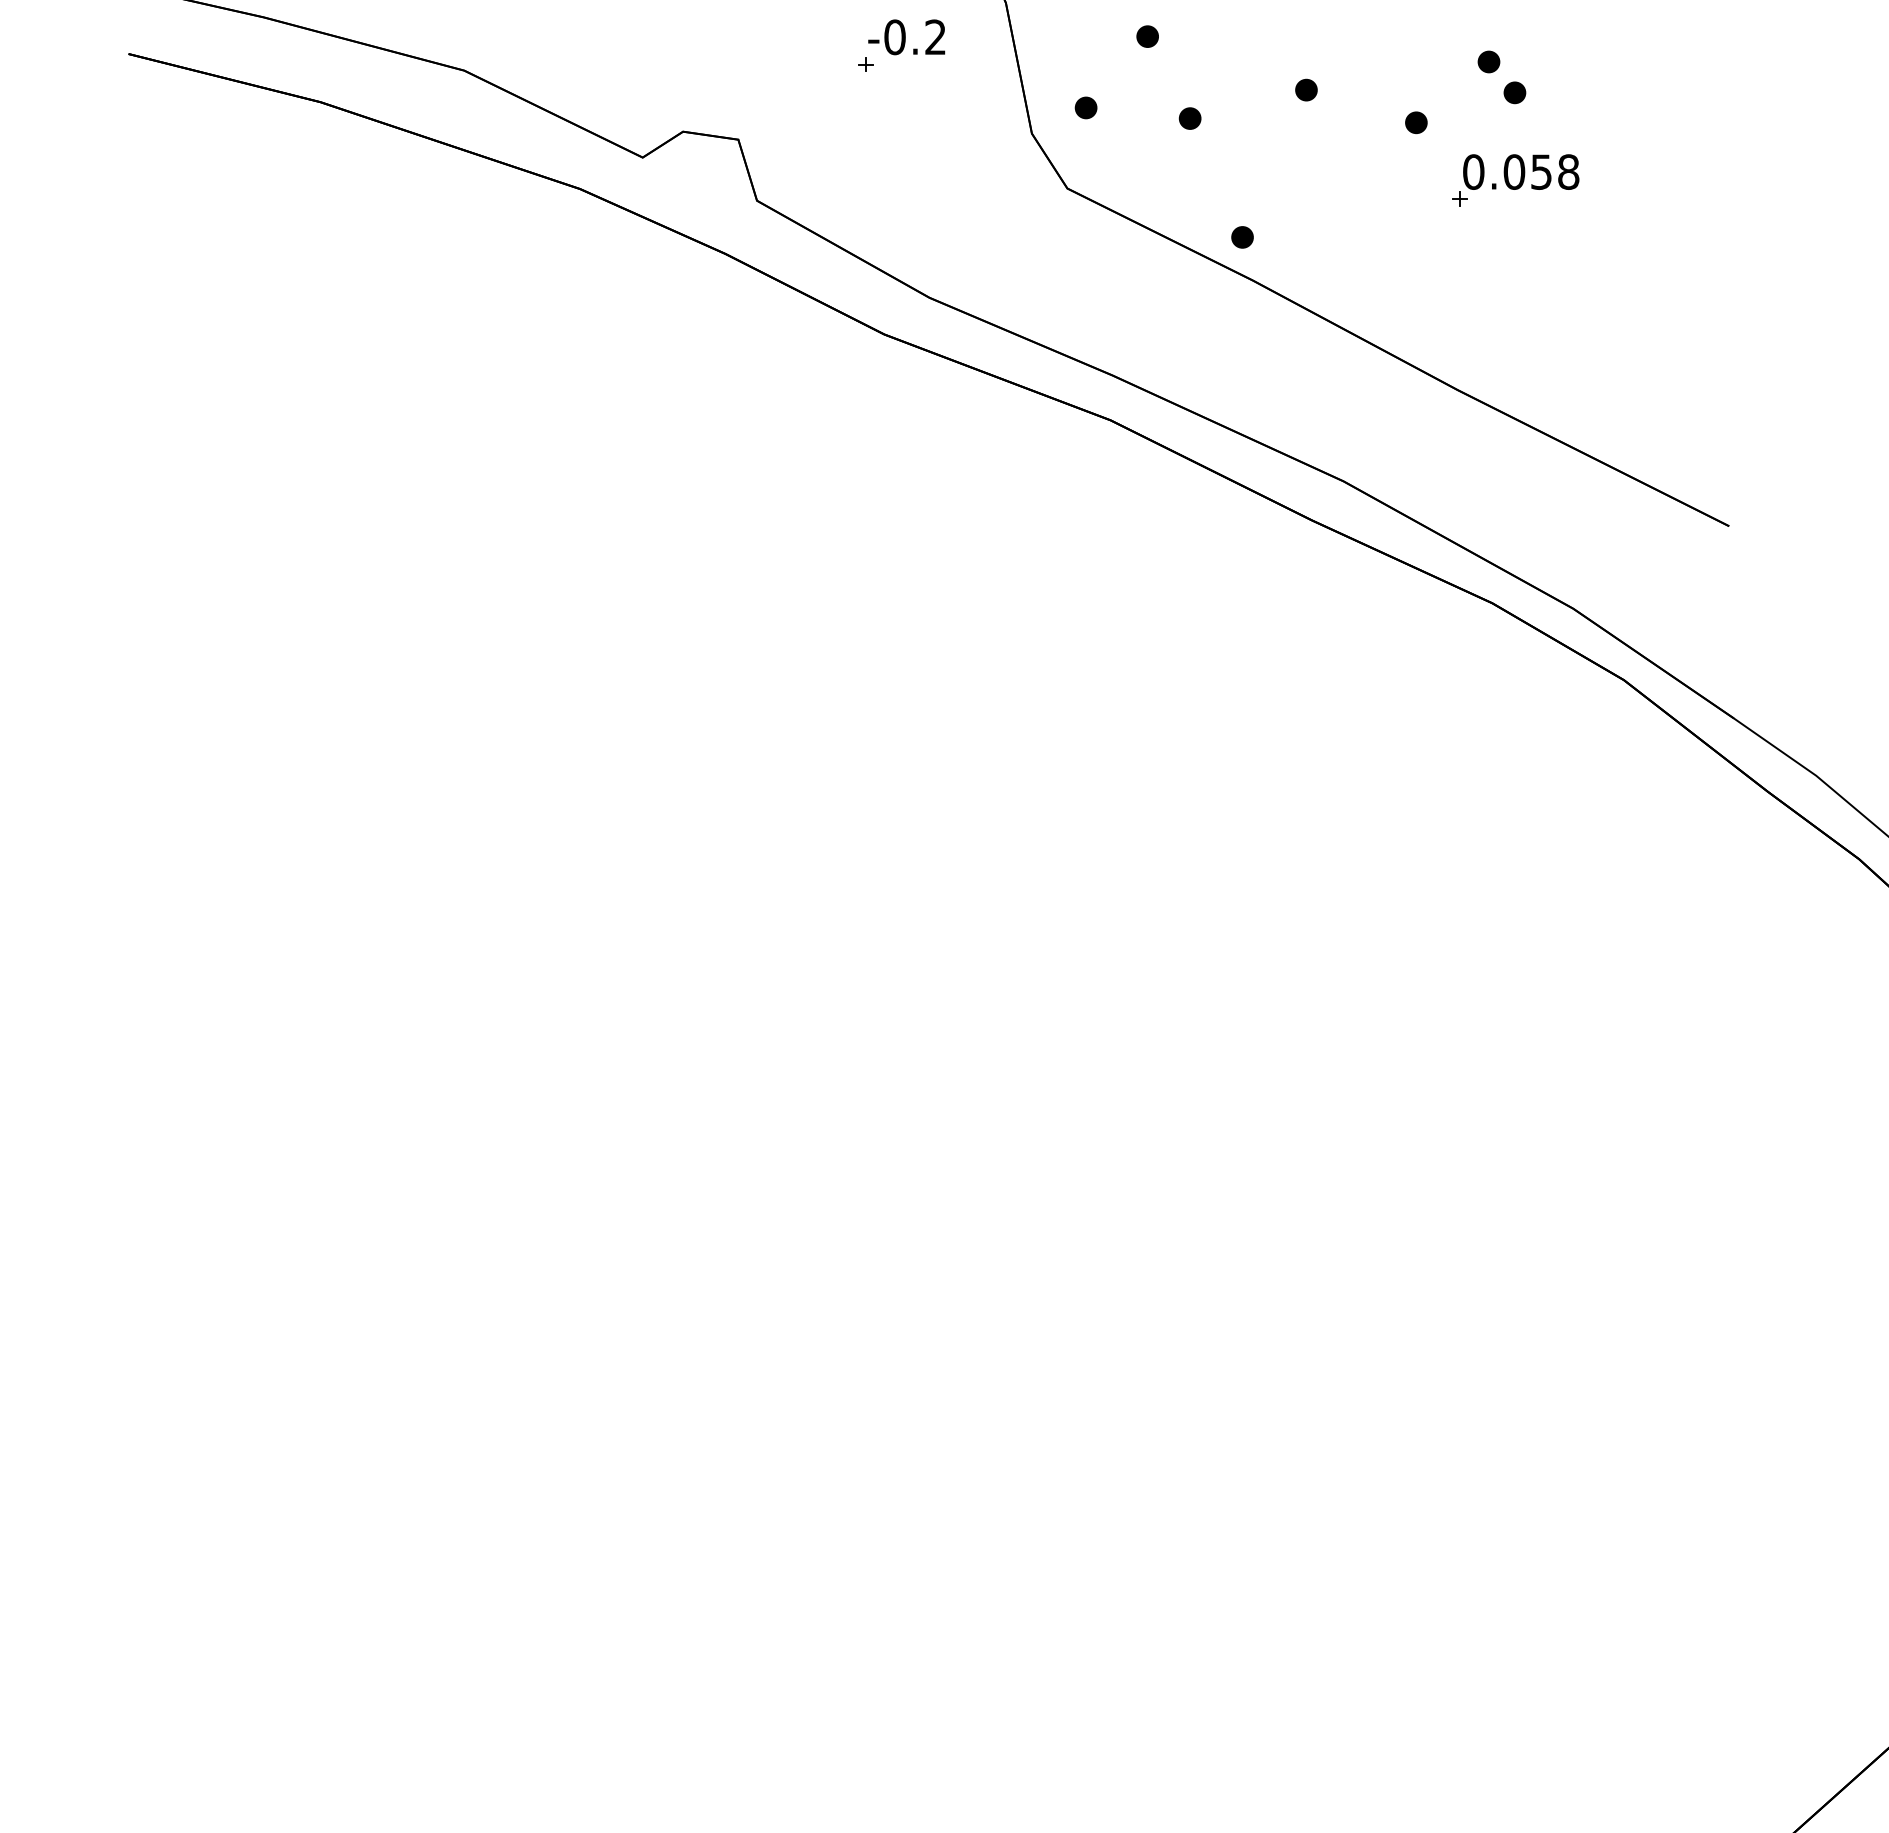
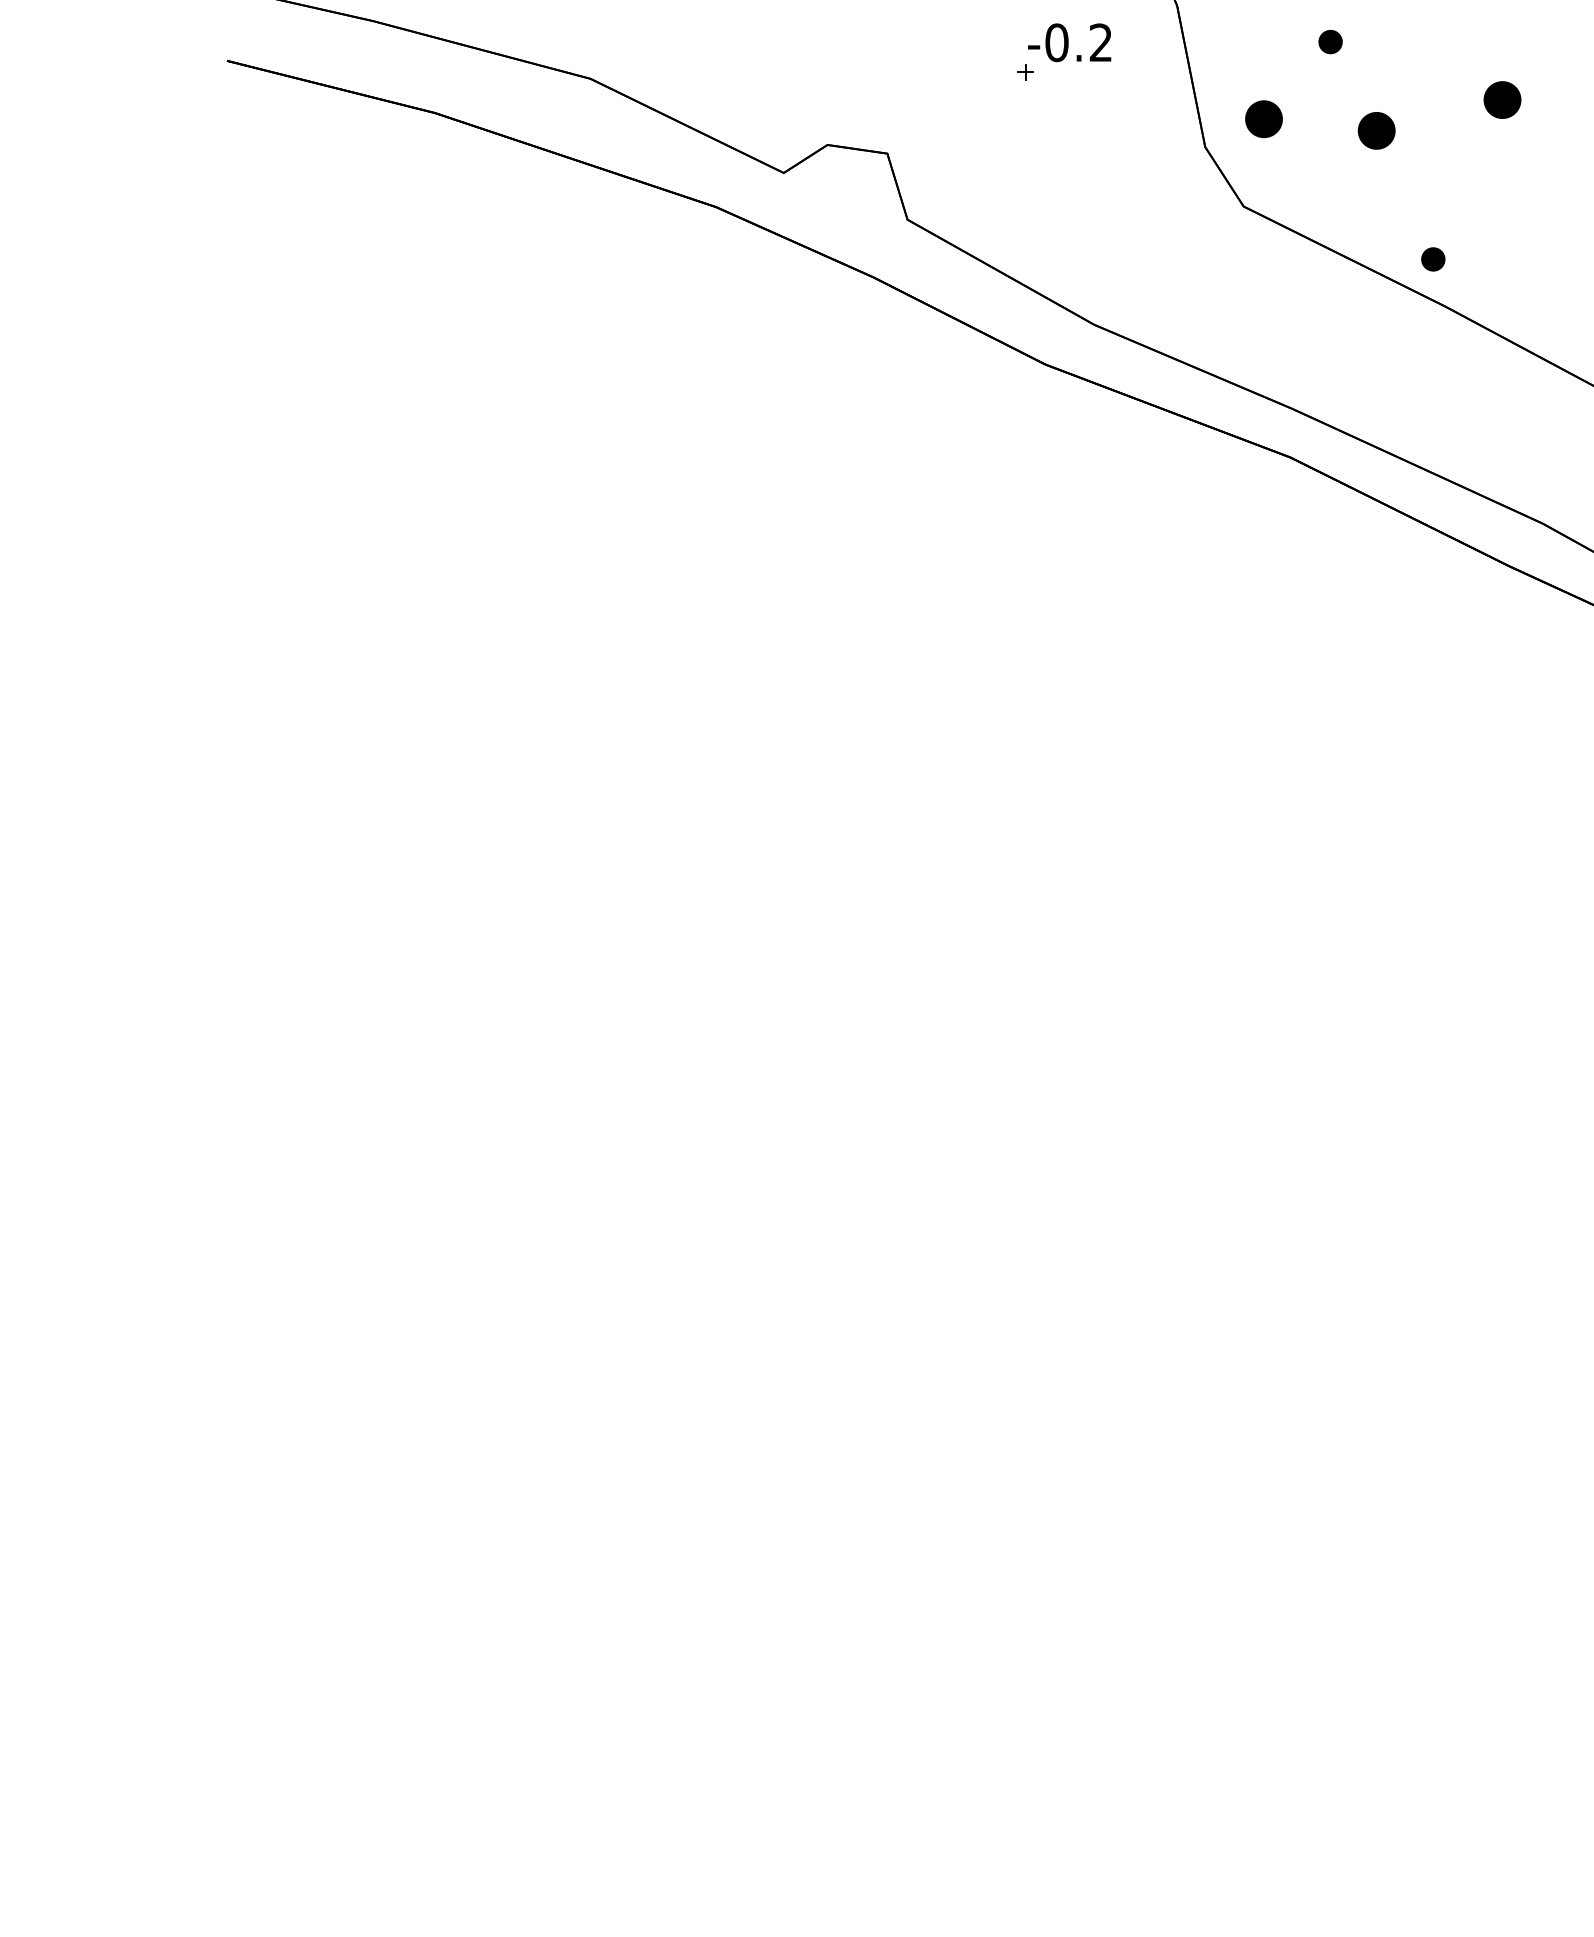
part: (1306, 89) -> (1502, 99), size x1.6
part: (1085, 107) -> (1263, 118), size x1.6
part: (1189, 118) -> (1375, 130), size x1.6

